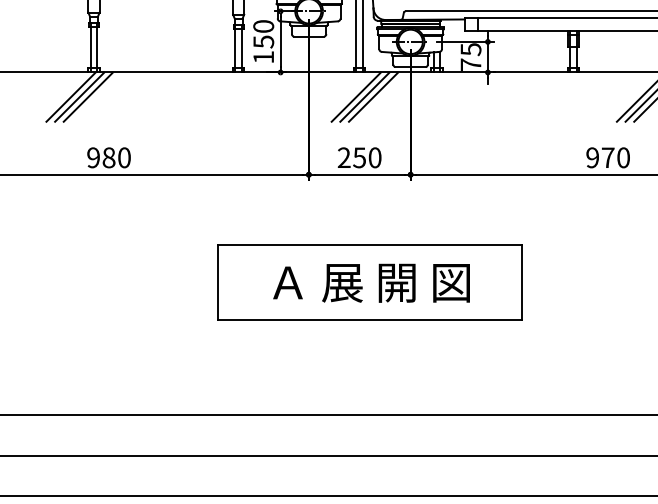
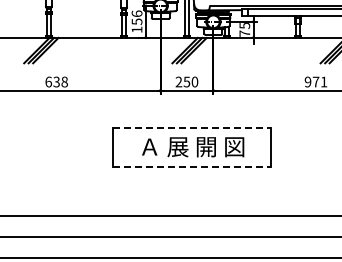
text: (262, 25) -> (136, 13), 150 -> 156
text: (108, 156) -> (56, 81), 980 -> 638
text: (622, 156) -> (323, 81), 970 -> 971
line: (370, 245) -> (192, 127), solid -> dashed
line: (370, 320) -> (192, 166), solid -> dashed

